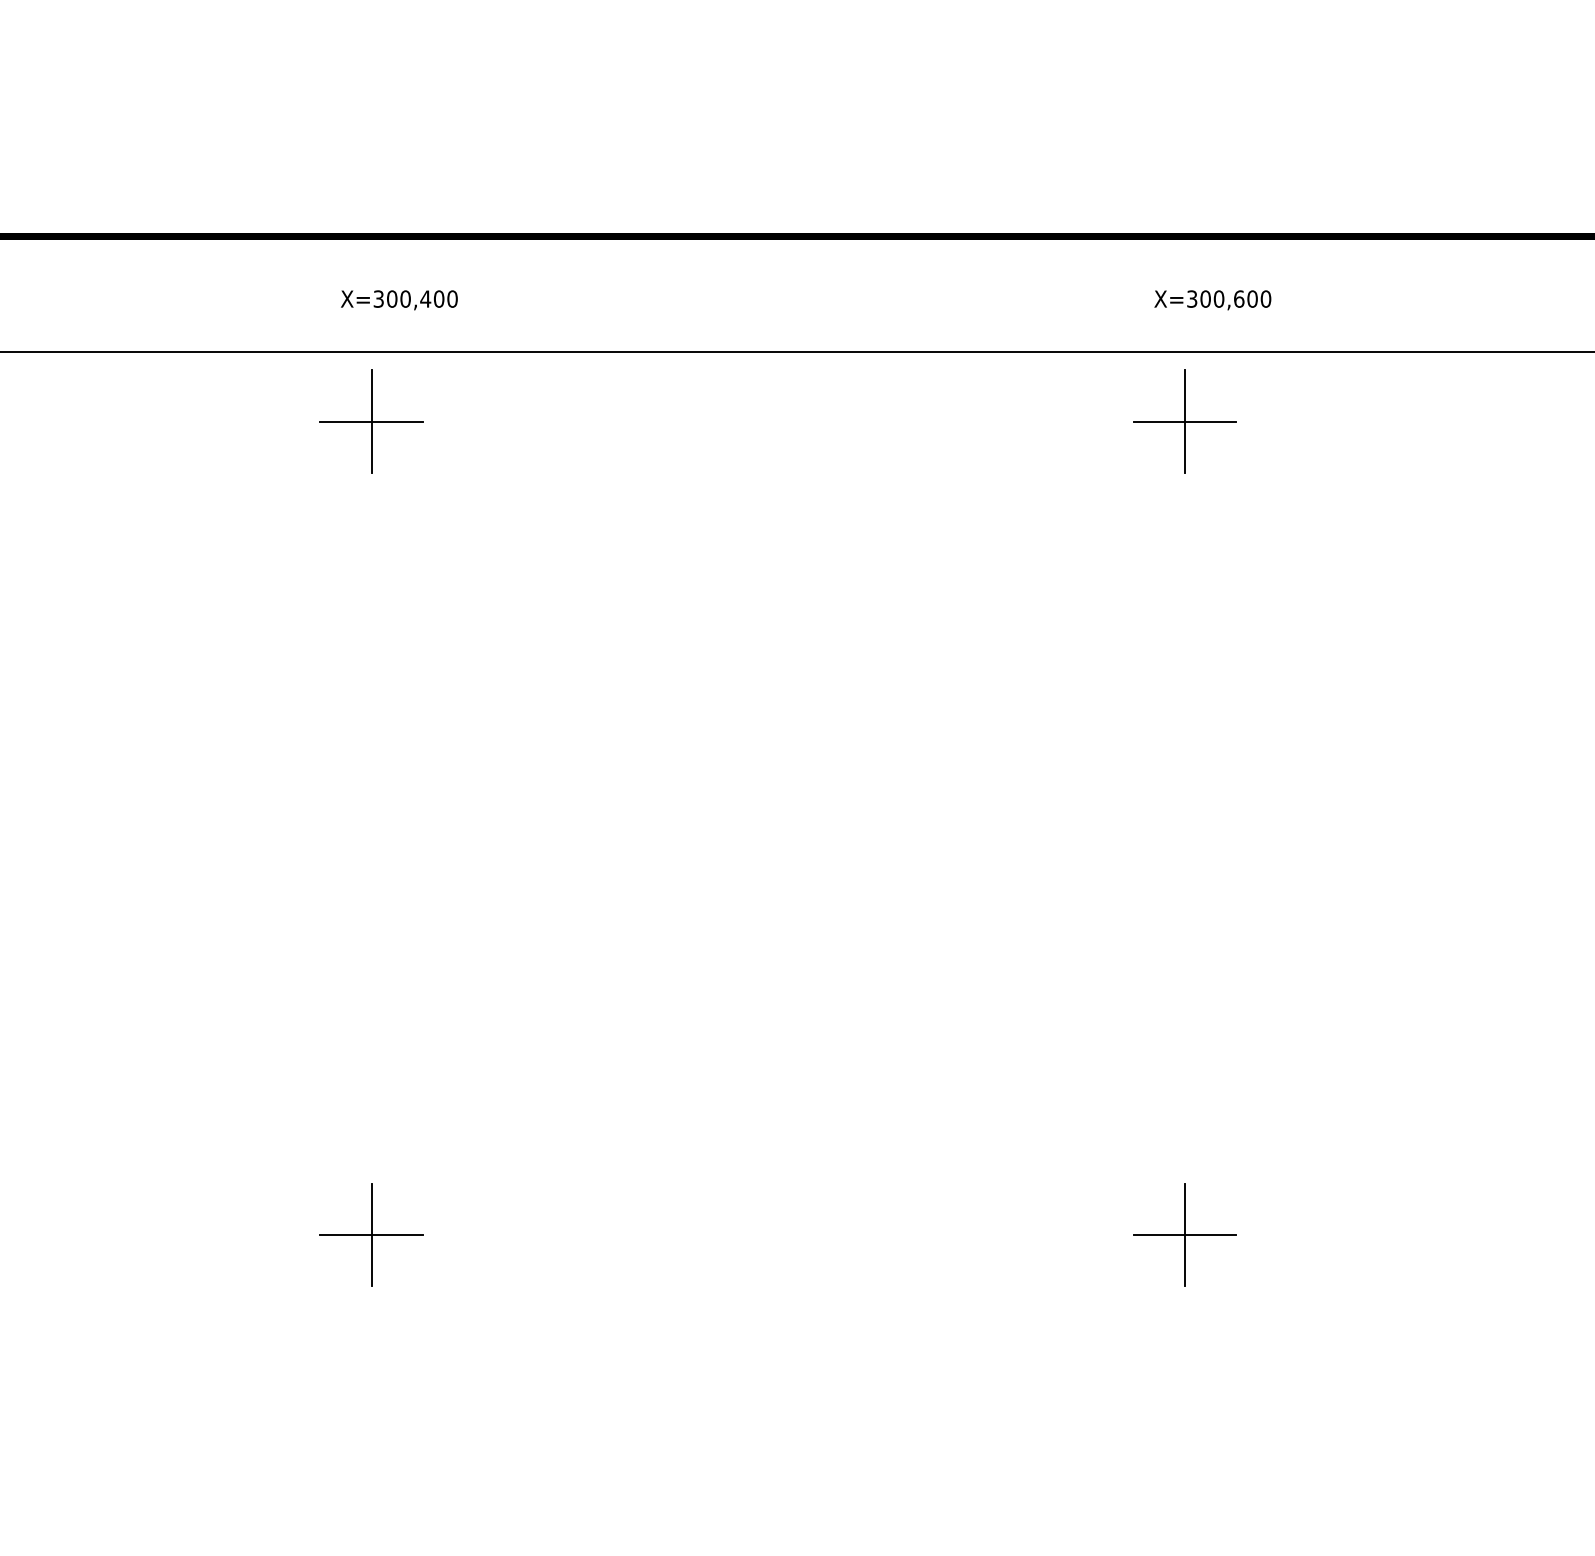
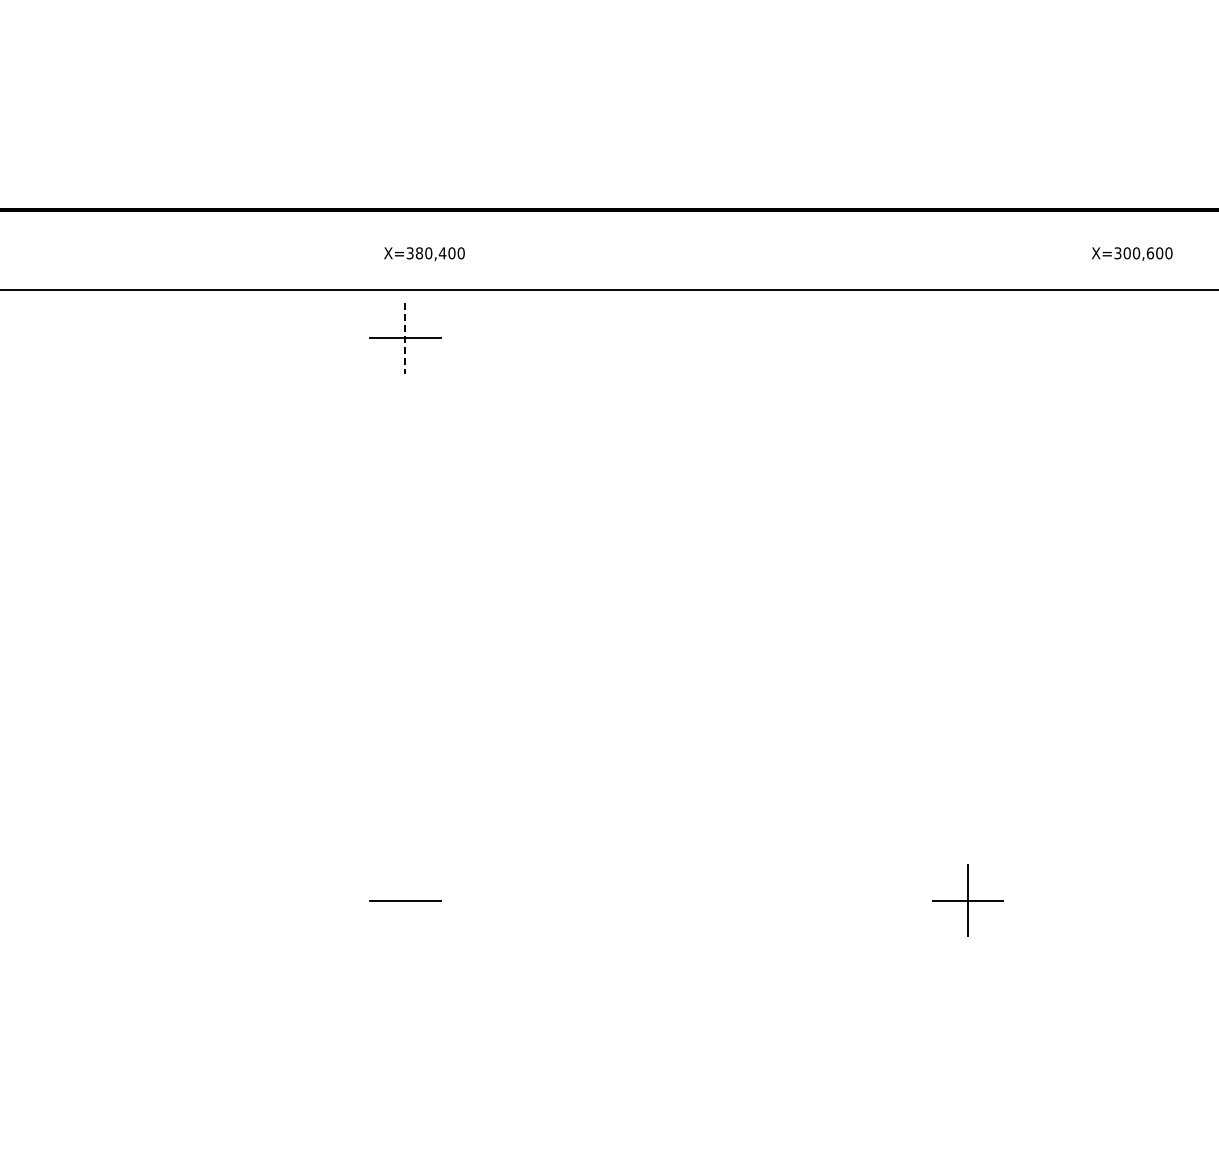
text: (392, 297) -> (419, 252), X=300,400 -> X=380,400
text: (1213, 299) -> (1132, 253), moved
line: (371, 422) -> (405, 338), solid -> dashed
part: (1184, 422) -> (967, 338), removed
line: (371, 1234) -> (405, 900), removed

